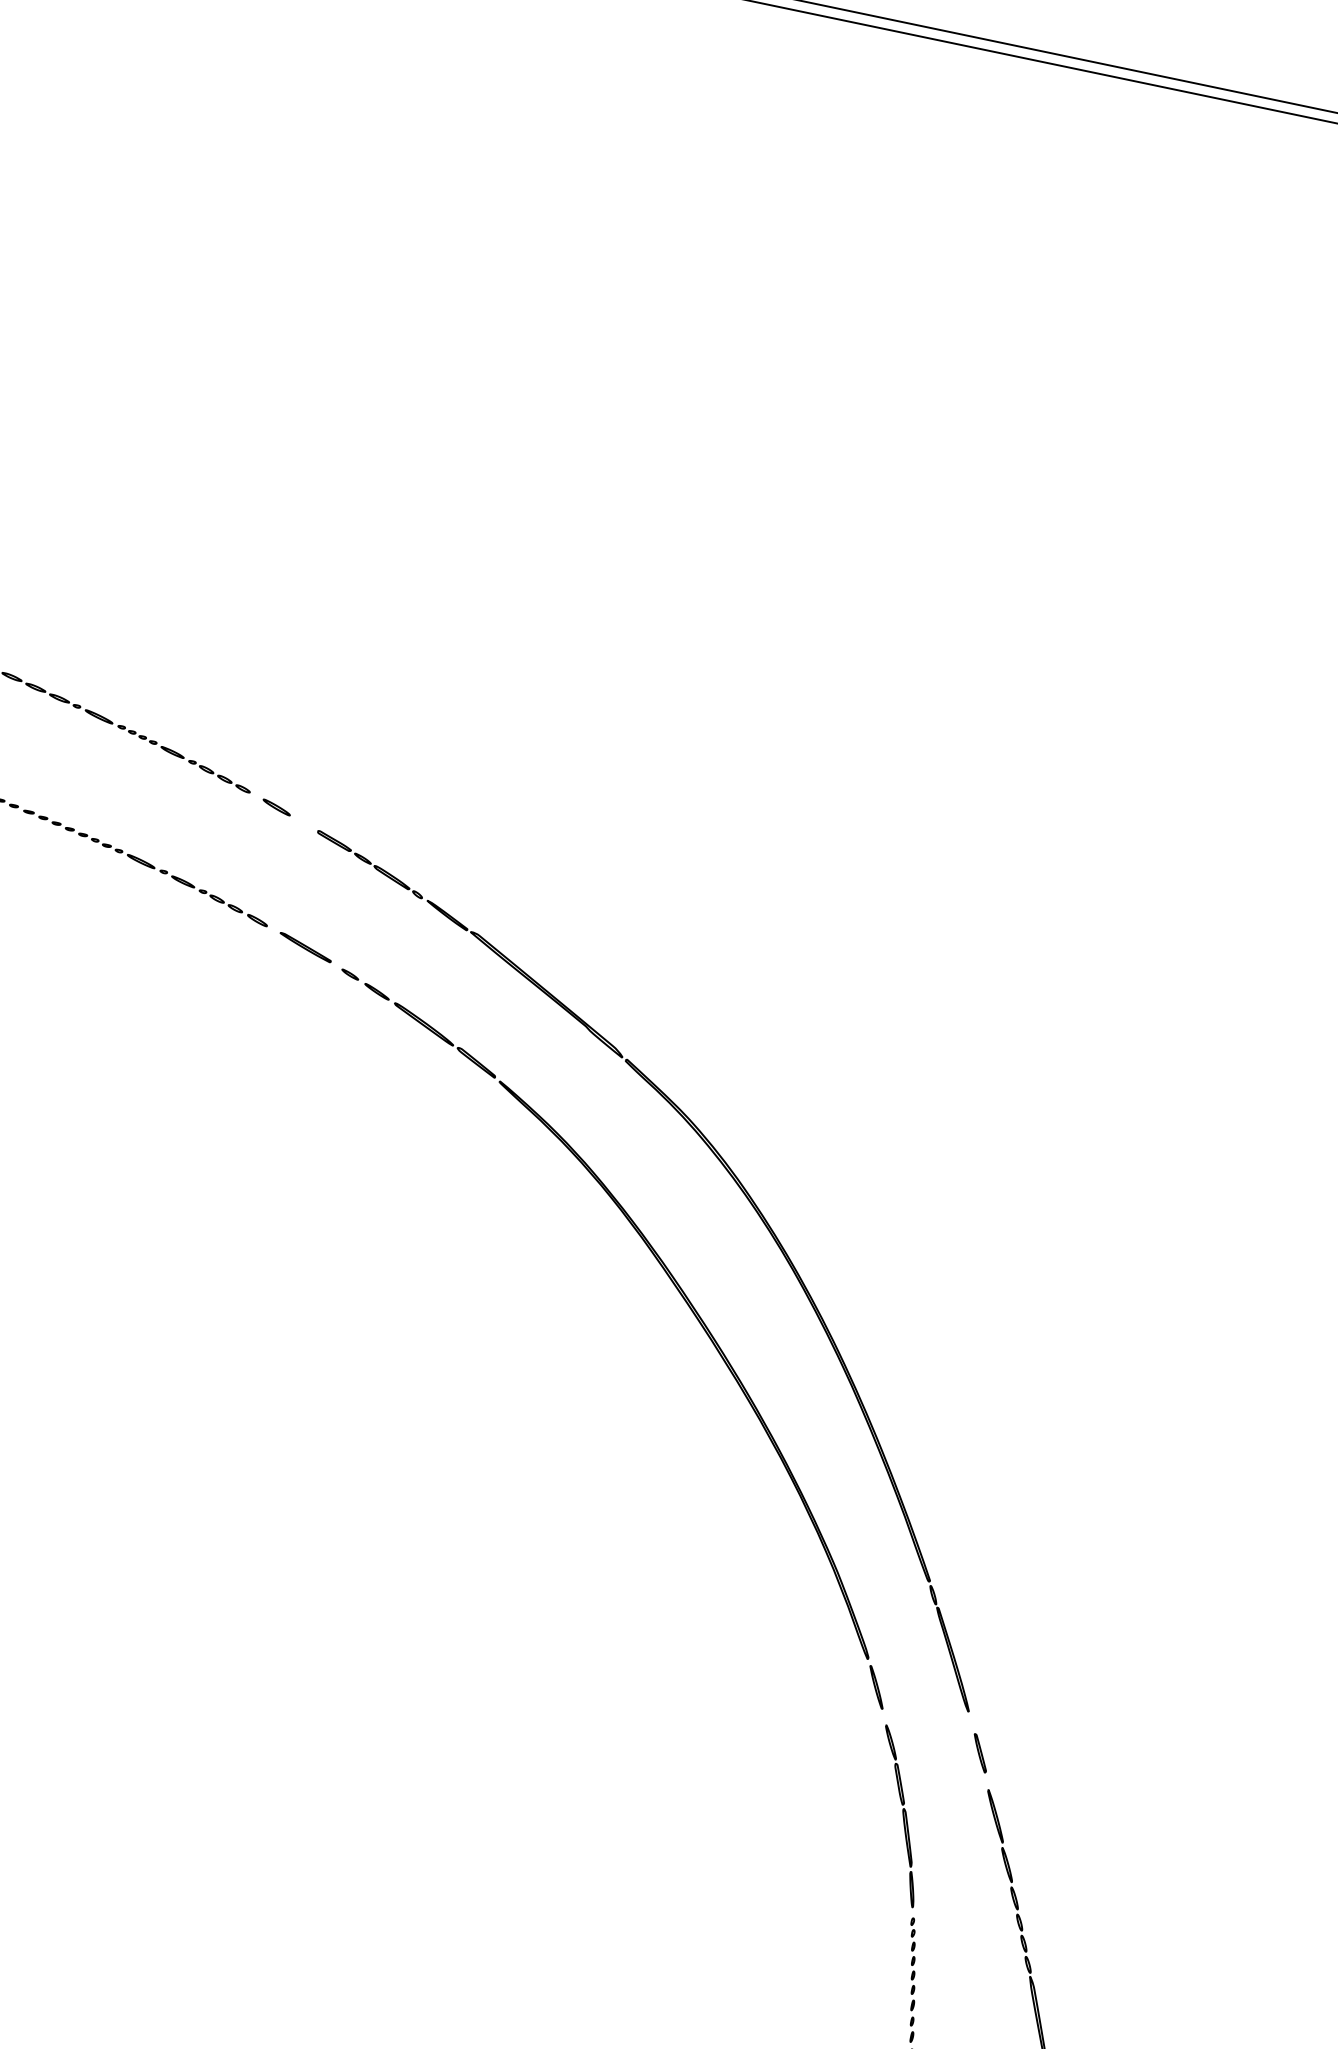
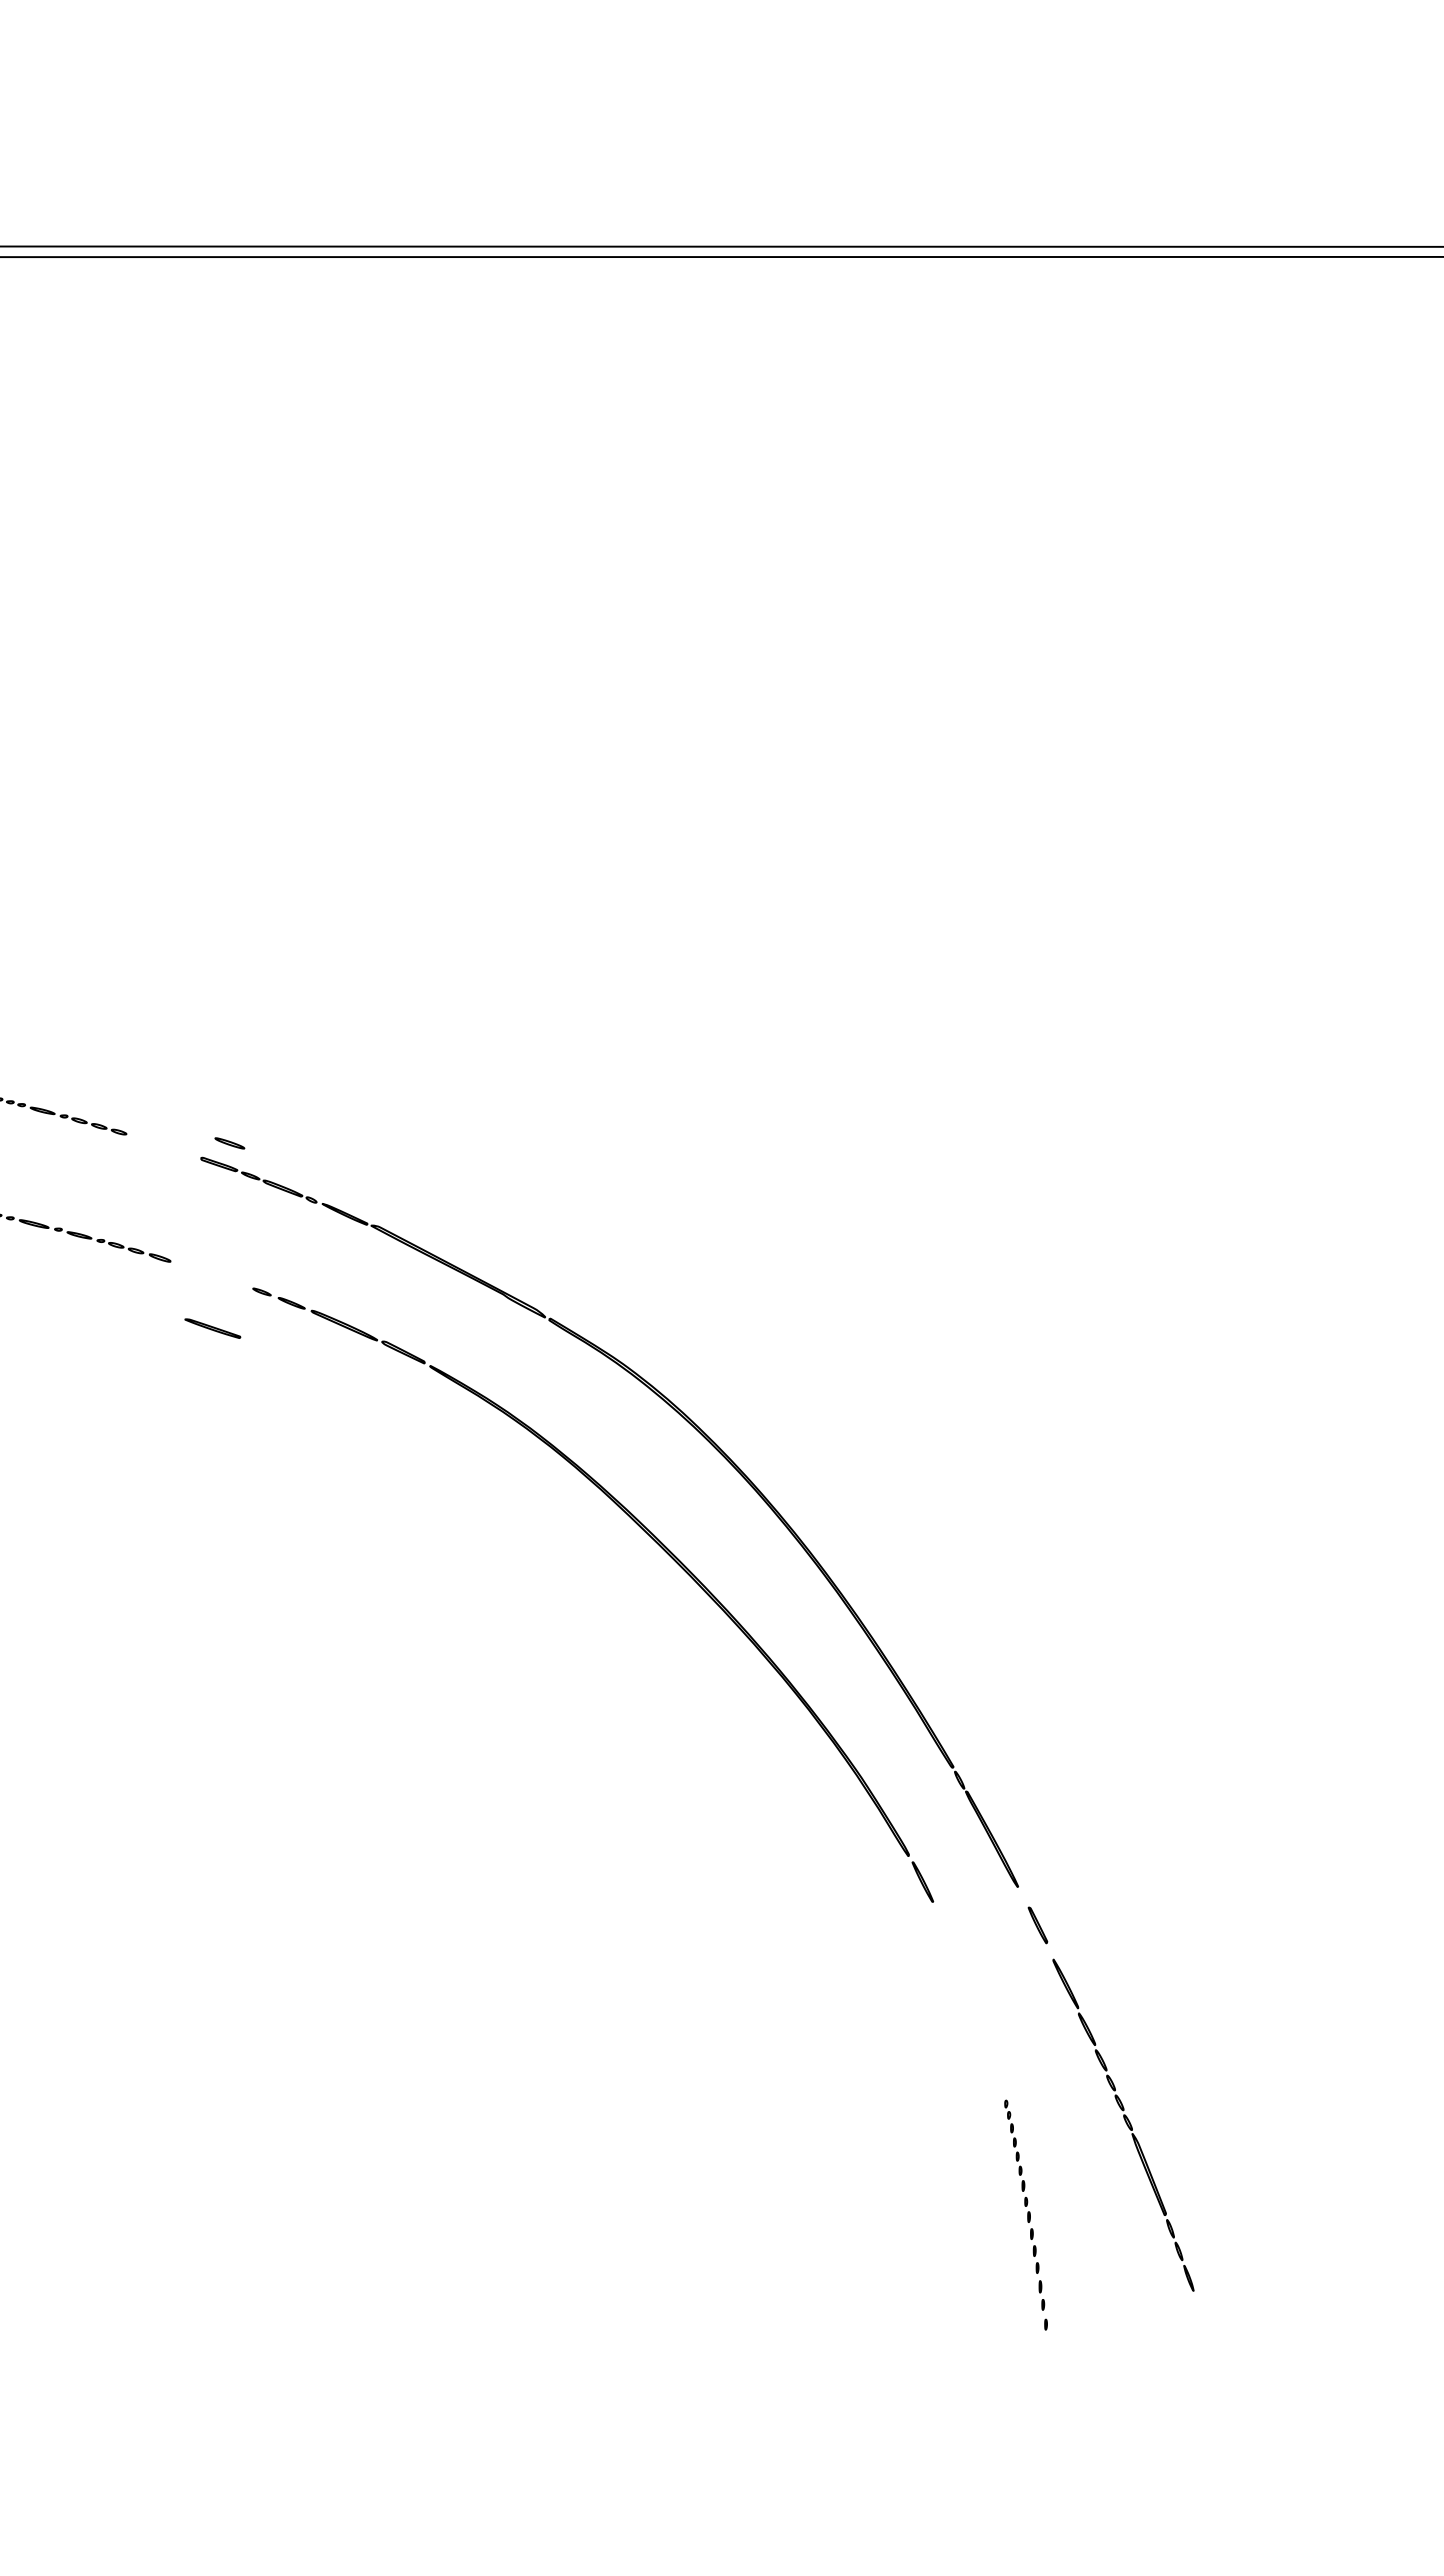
part: (276, 807) -> (229, 1143), moved
part: (305, 947) -> (212, 1328), moved
part: (899, 1816) -> (971, 2003), removed

